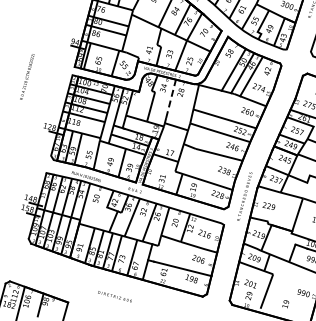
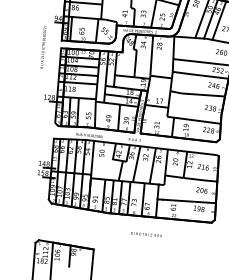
text: (27, 76) -> (43, 47), moved
line: (171, 98) -> (152, 52), dashed -> solid
text: (114, 296) -> (146, 234), moved

